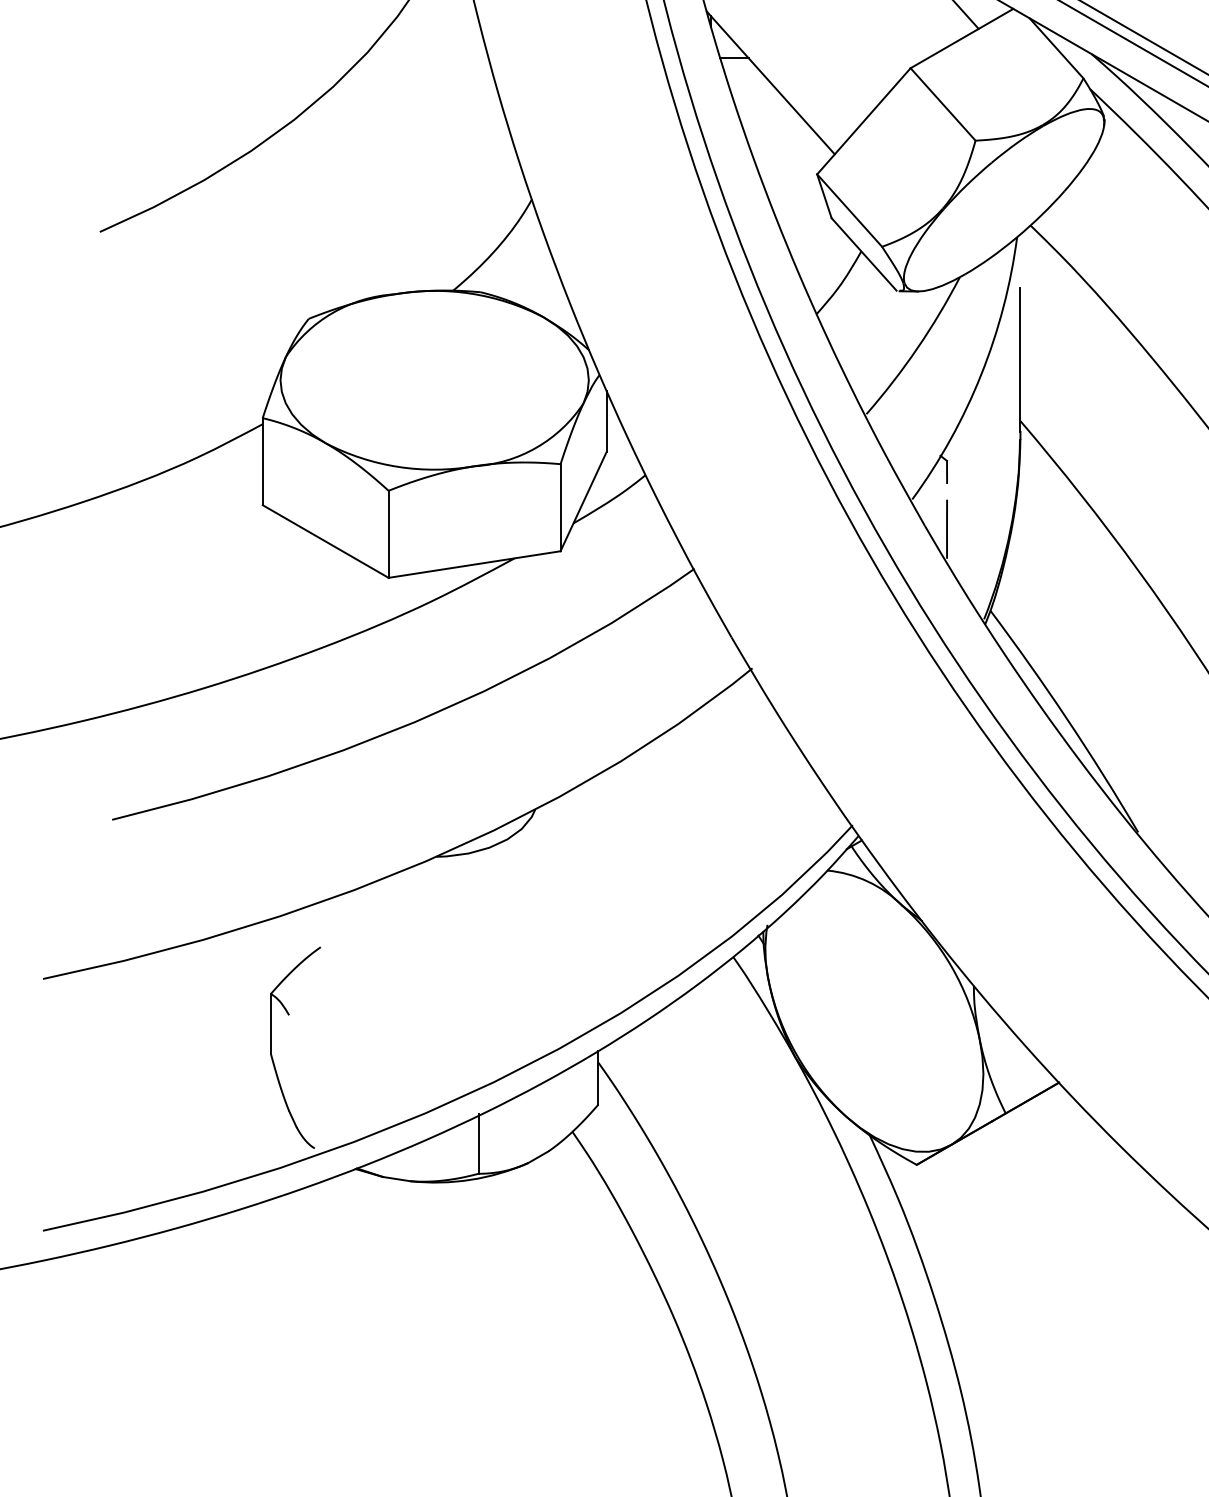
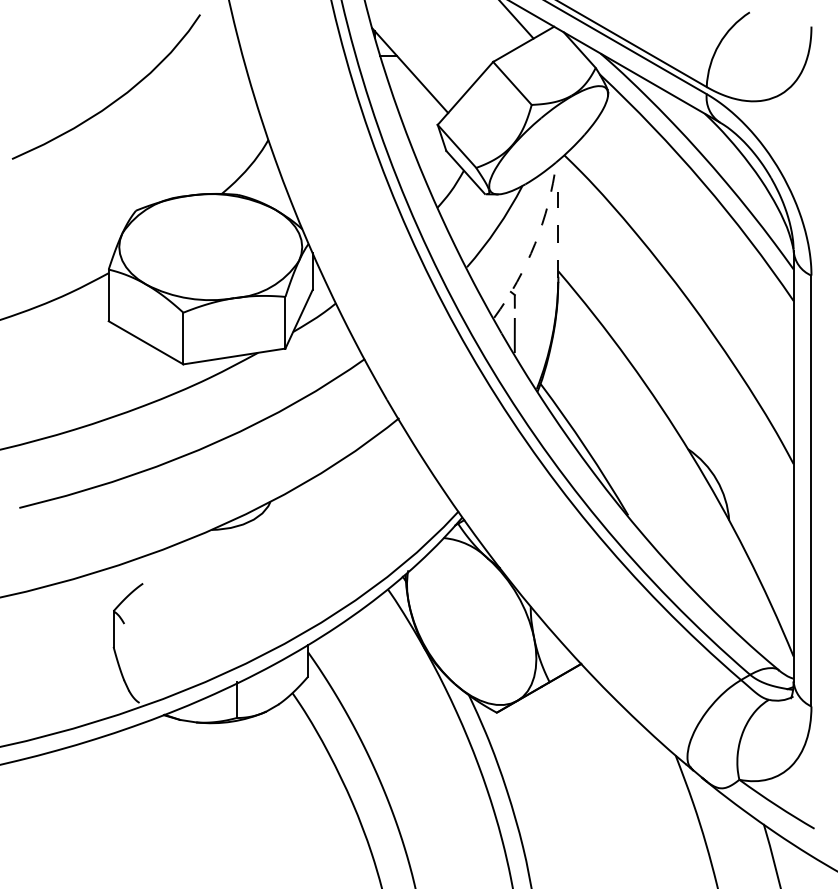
line: (1020, 360) -> (558, 235), solid -> dashed
arc: (981, 374) -> (535, 243), solid -> dashed

